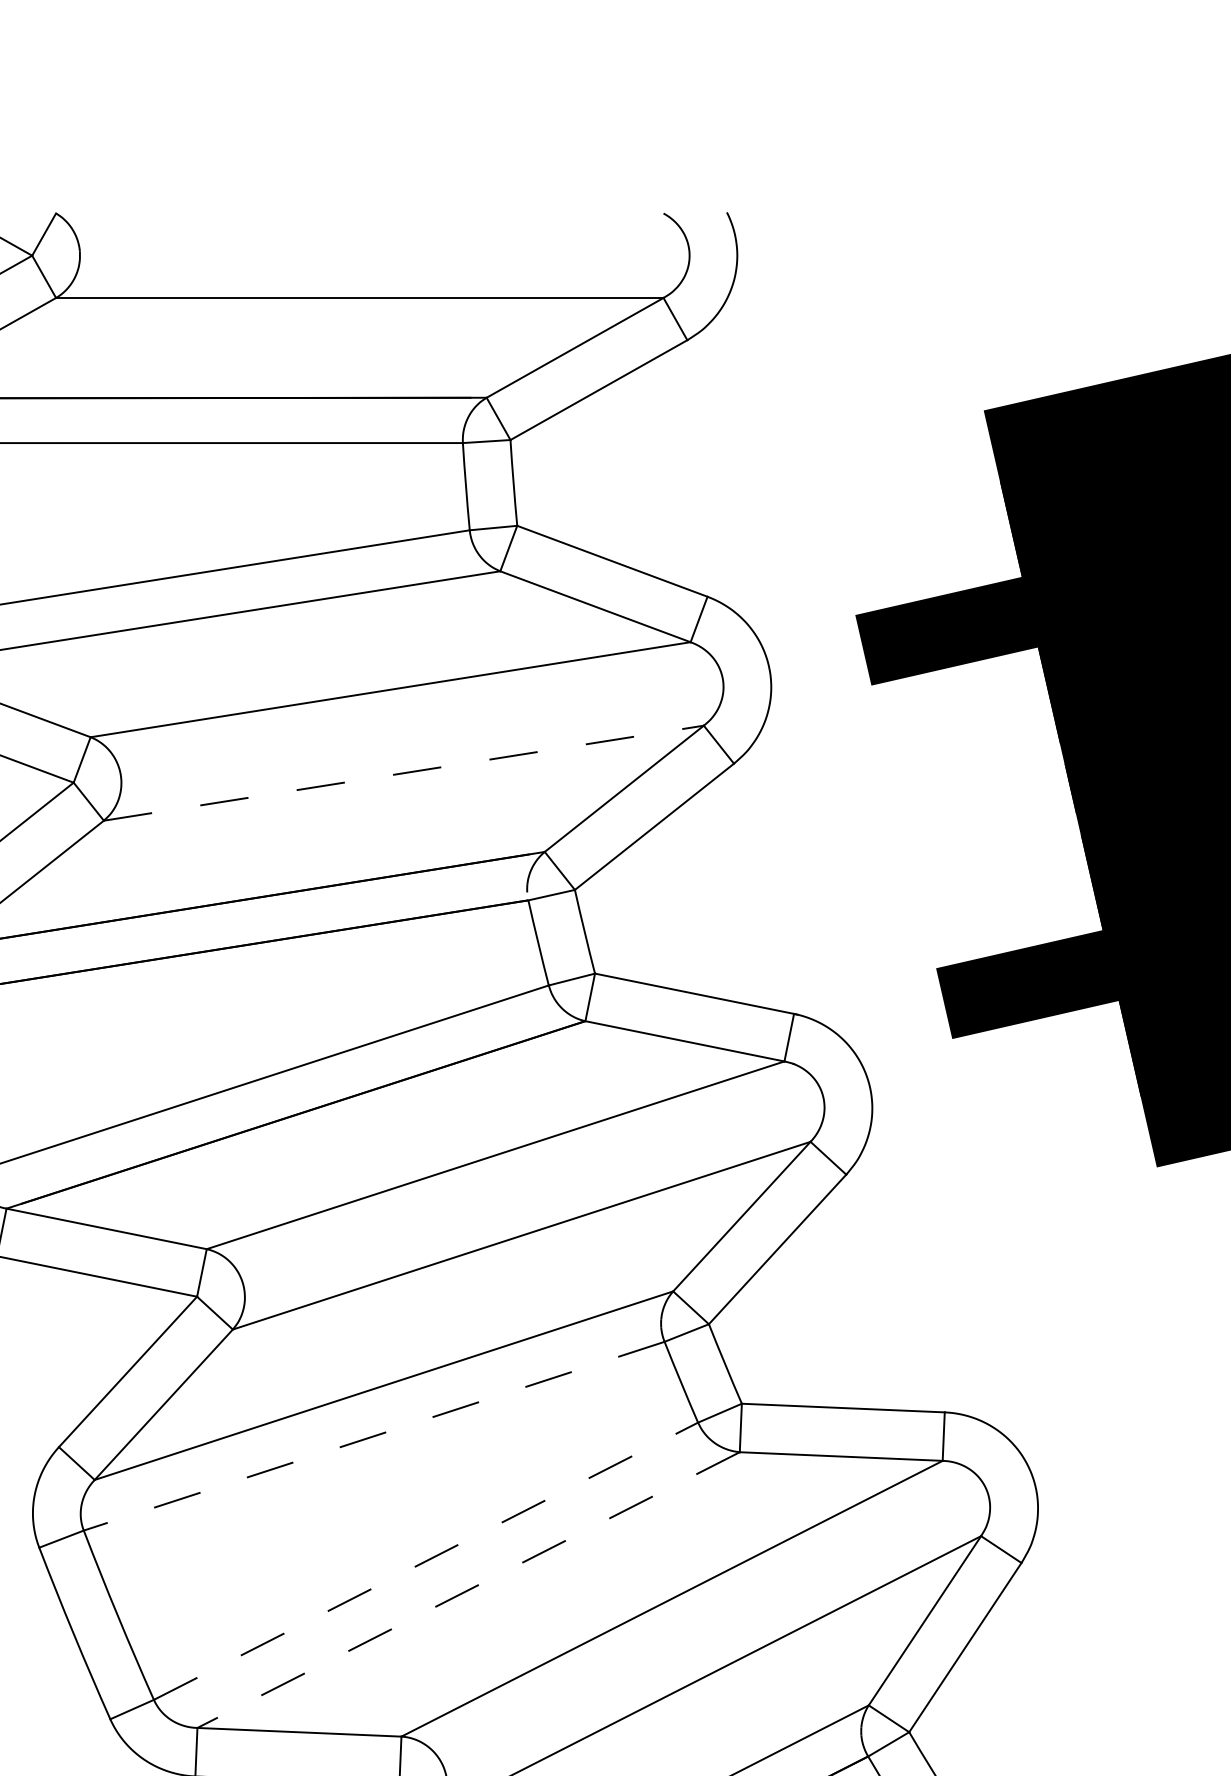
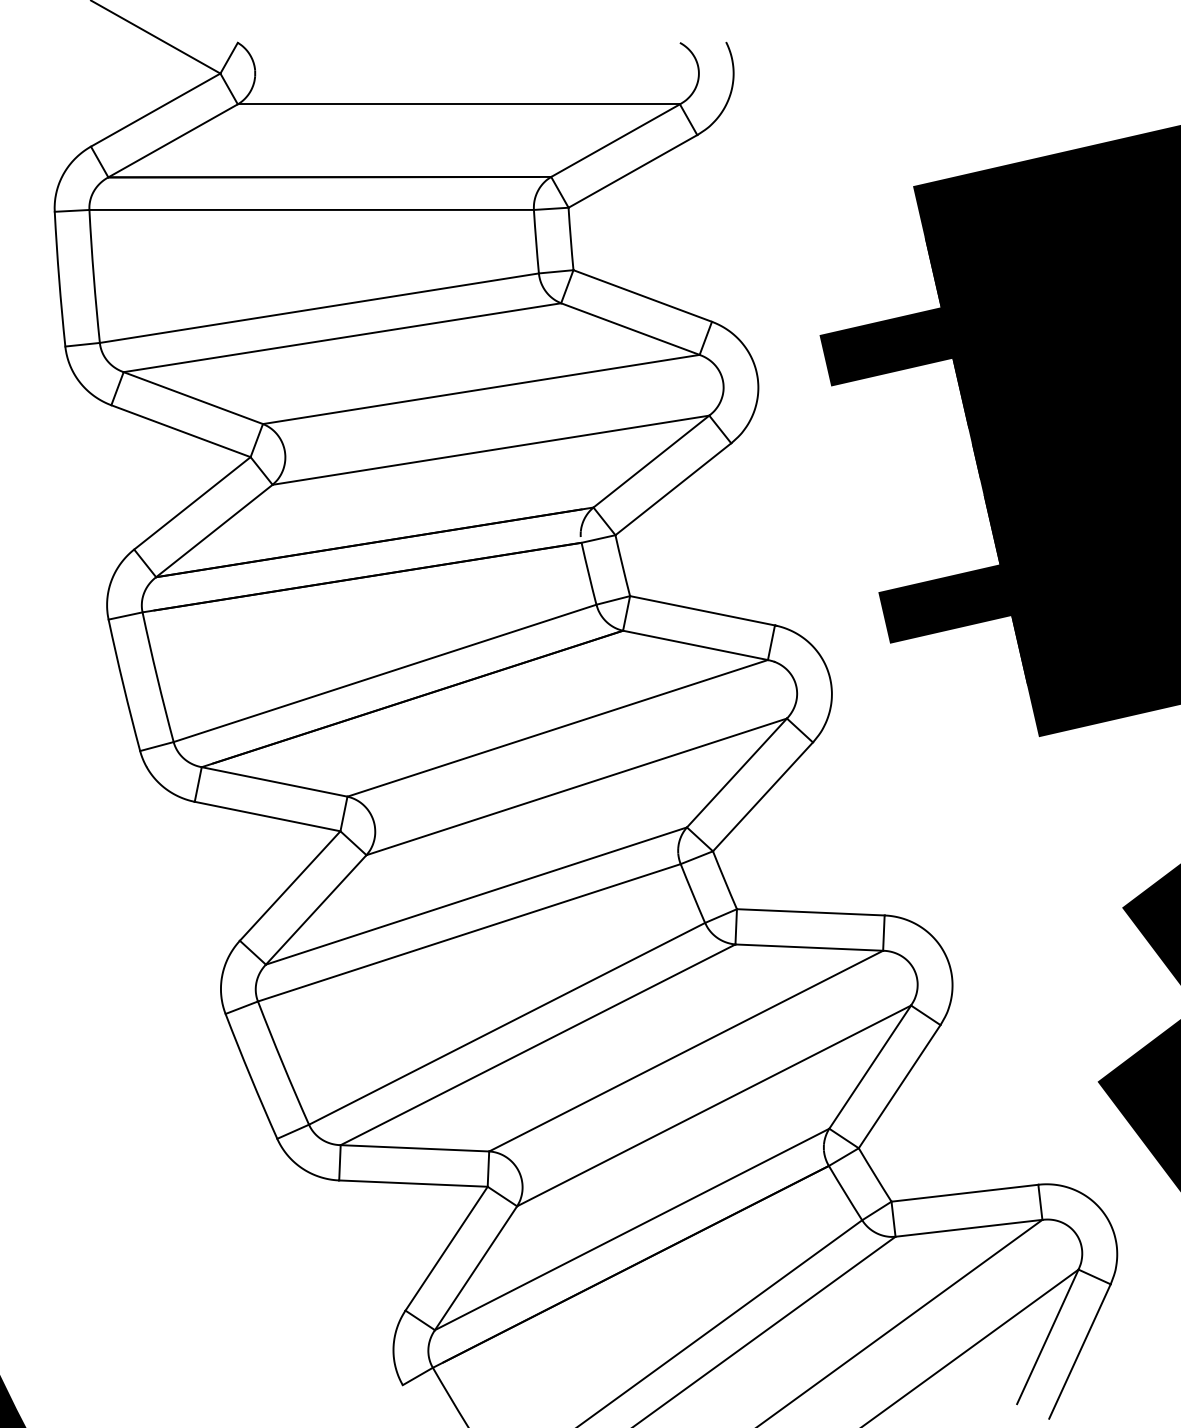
line: (404, 773) -> (491, 450), dashed -> solid
line: (373, 1435) -> (468, 932), dashed -> solid
line: (426, 1560) -> (507, 1023), dashed -> solid
line: (467, 1591) -> (537, 1045), dashed -> solid

